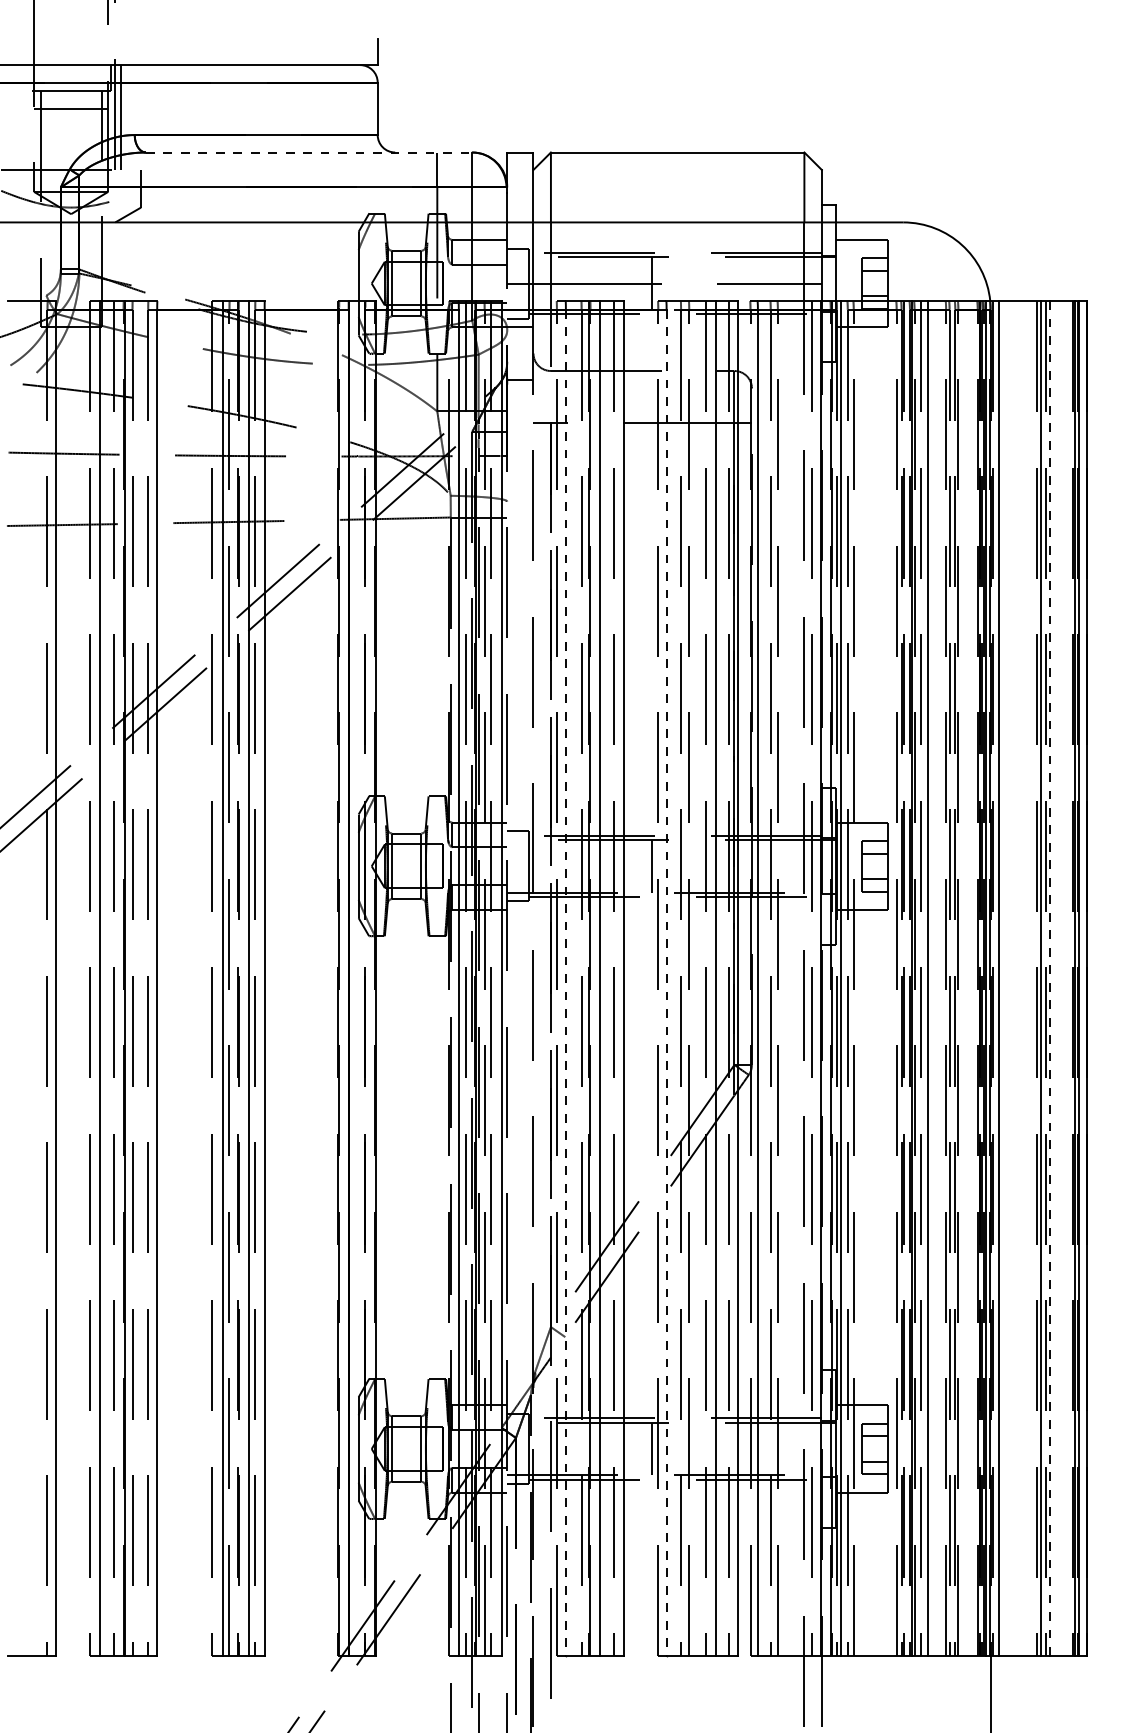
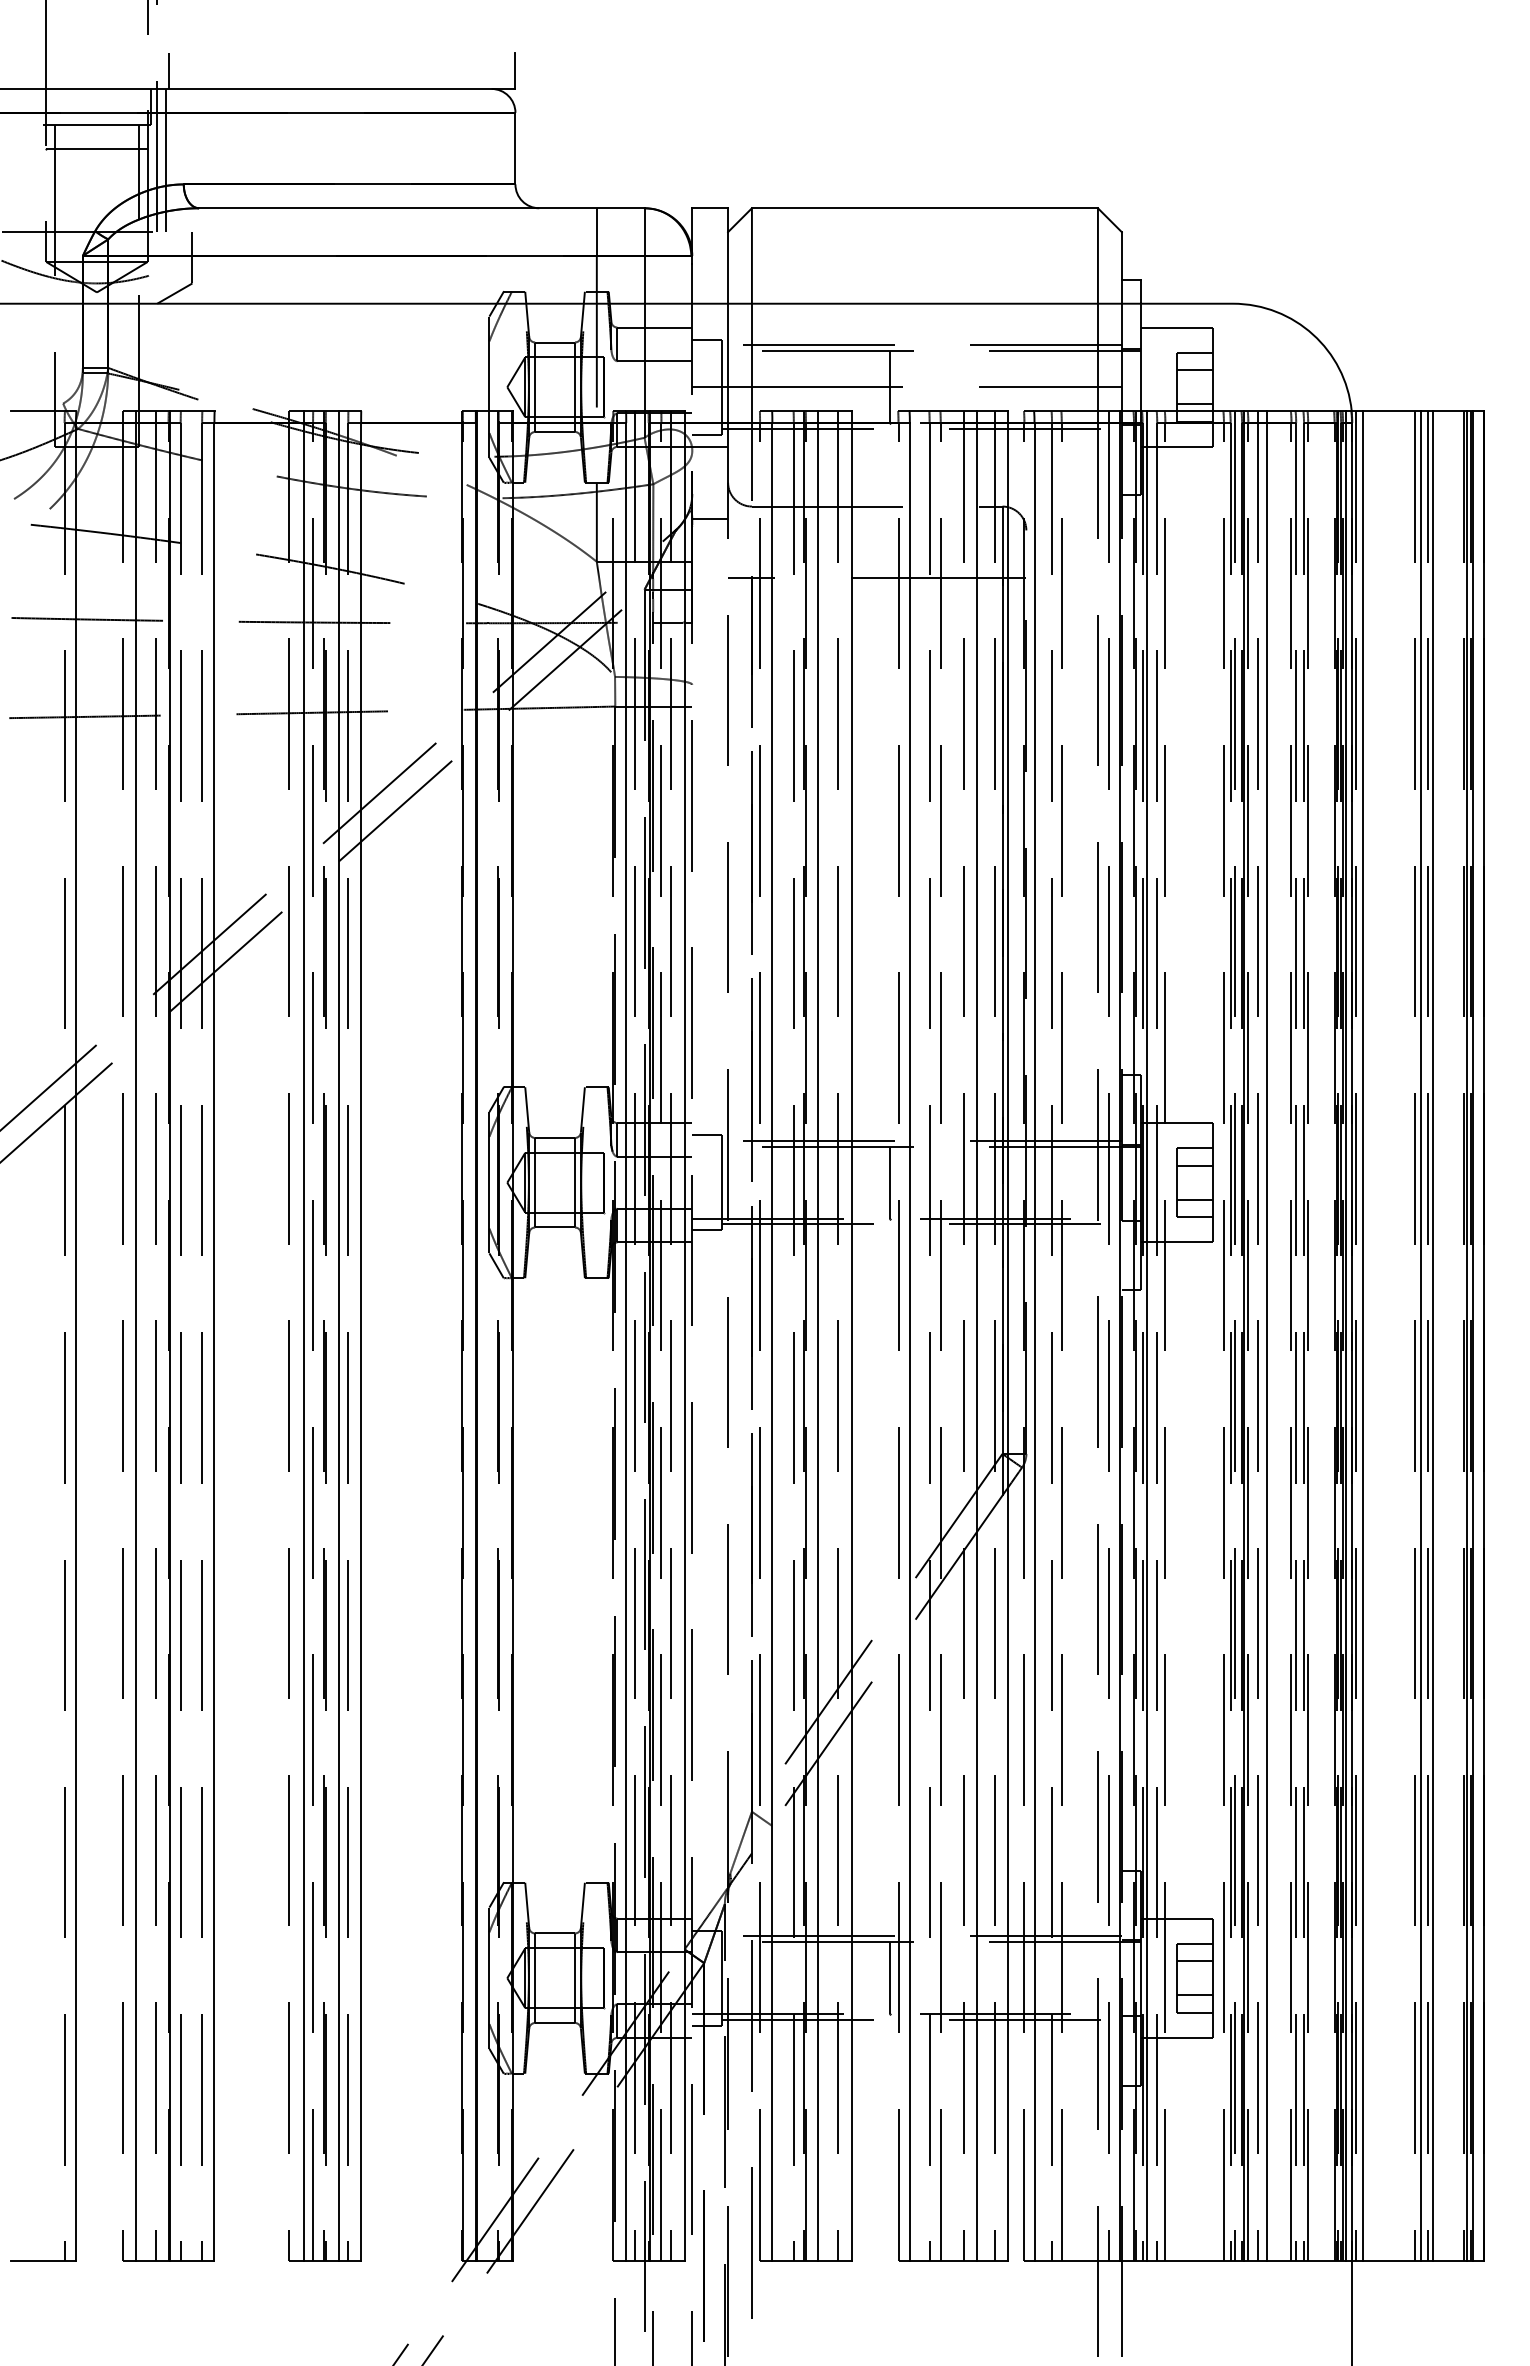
line: (123, 51) -> (168, 70), added
line: (308, 152) -> (421, 208), dashed -> solid
line: (1049, 978) -> (1432, 1335), dashed -> solid
line: (565, 982) -> (772, 1341), dashed -> solid
line: (666, 982) -> (909, 1341), dashed -> solid

